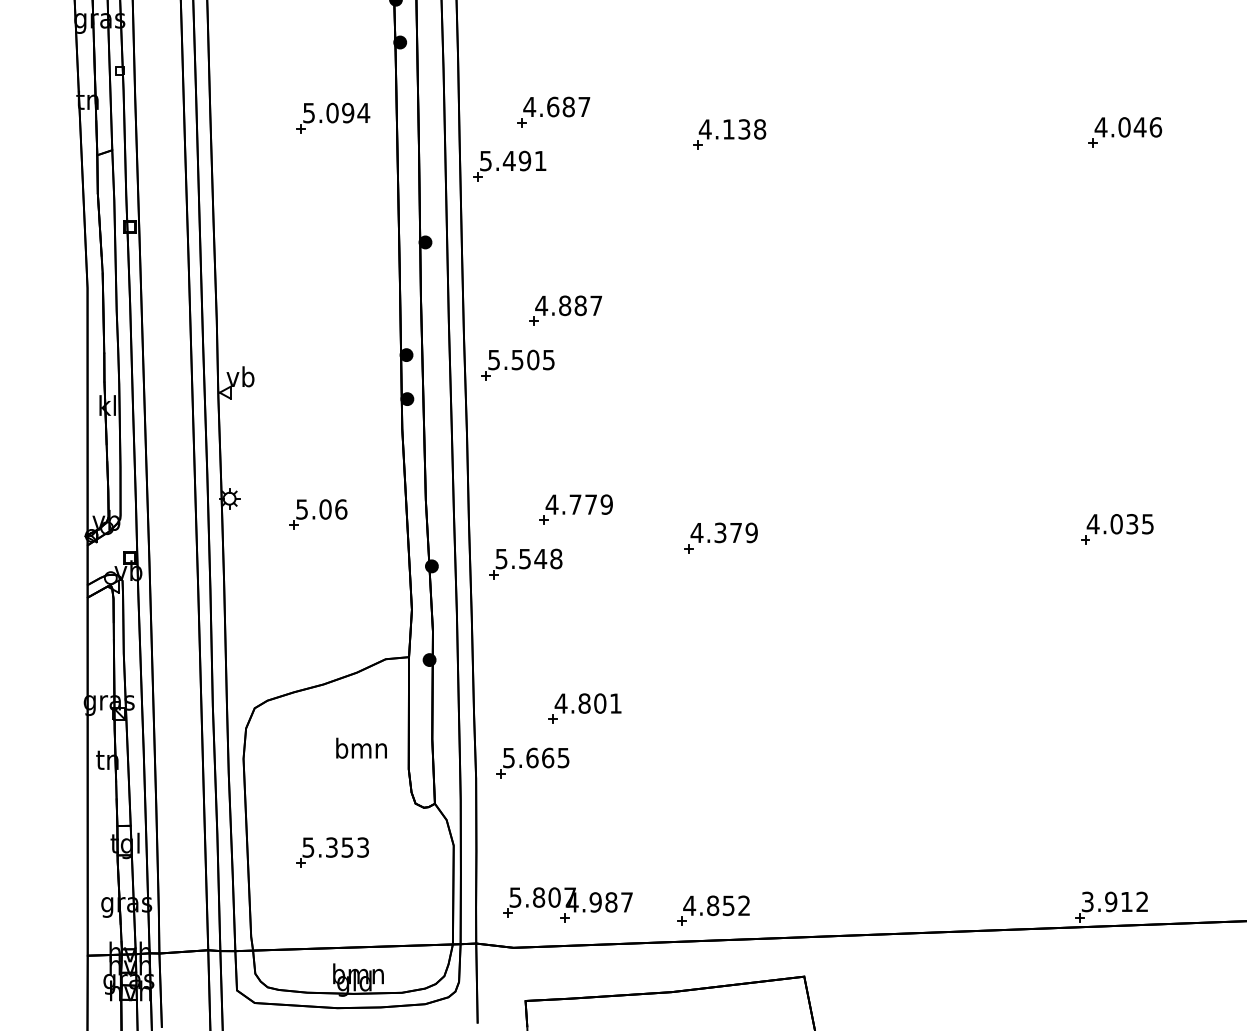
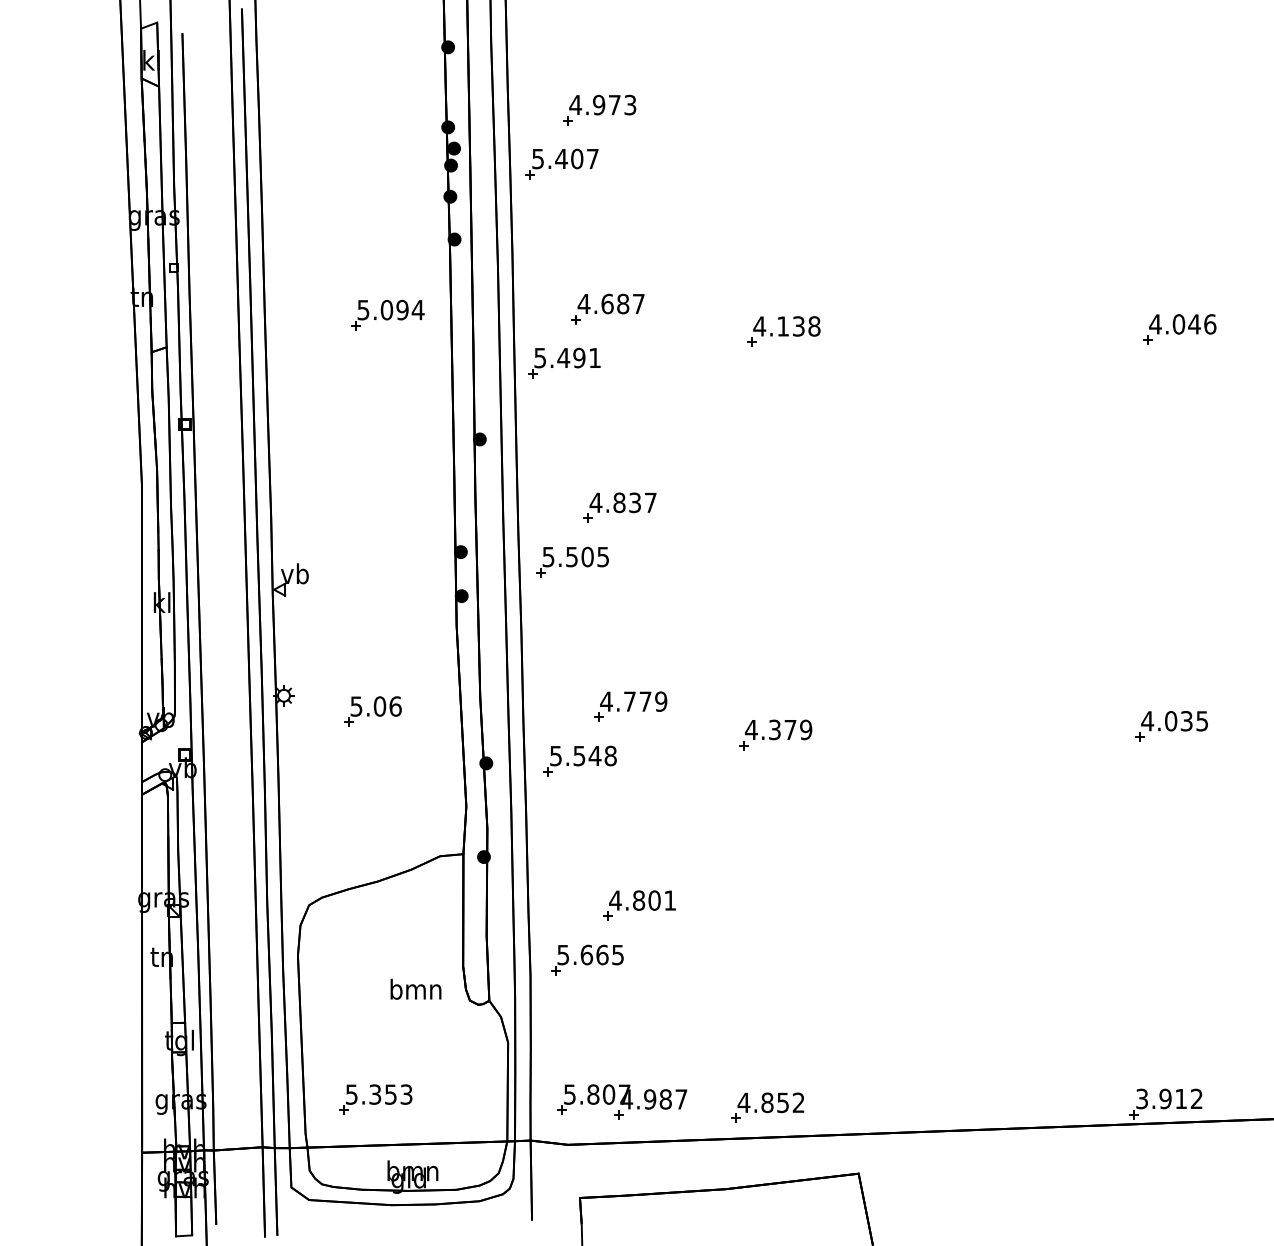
text: (581, 305) -> (635, 502), 4.887 -> 4.837
text: (361, 747) -> (415, 988), moved
part: (332, 852) -> (375, 1099), moved

